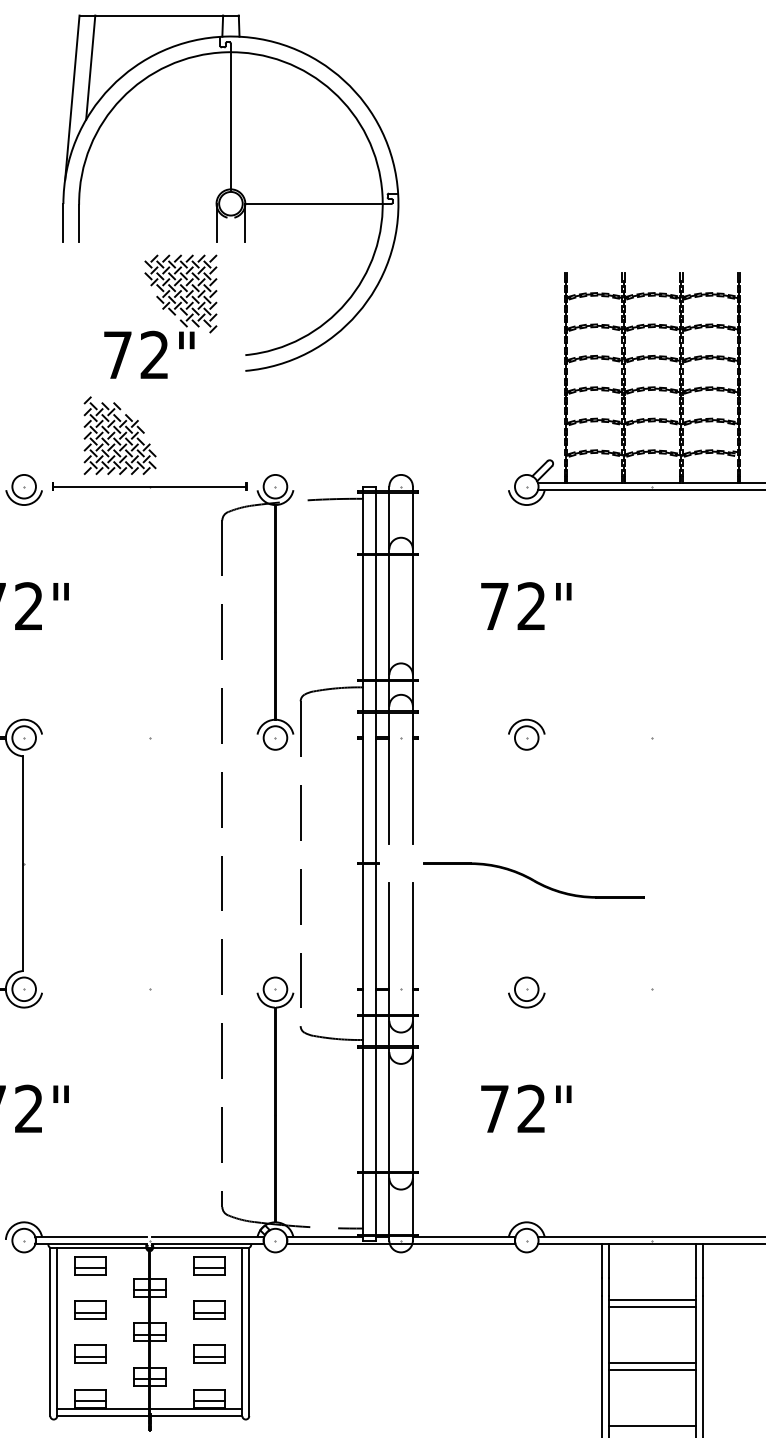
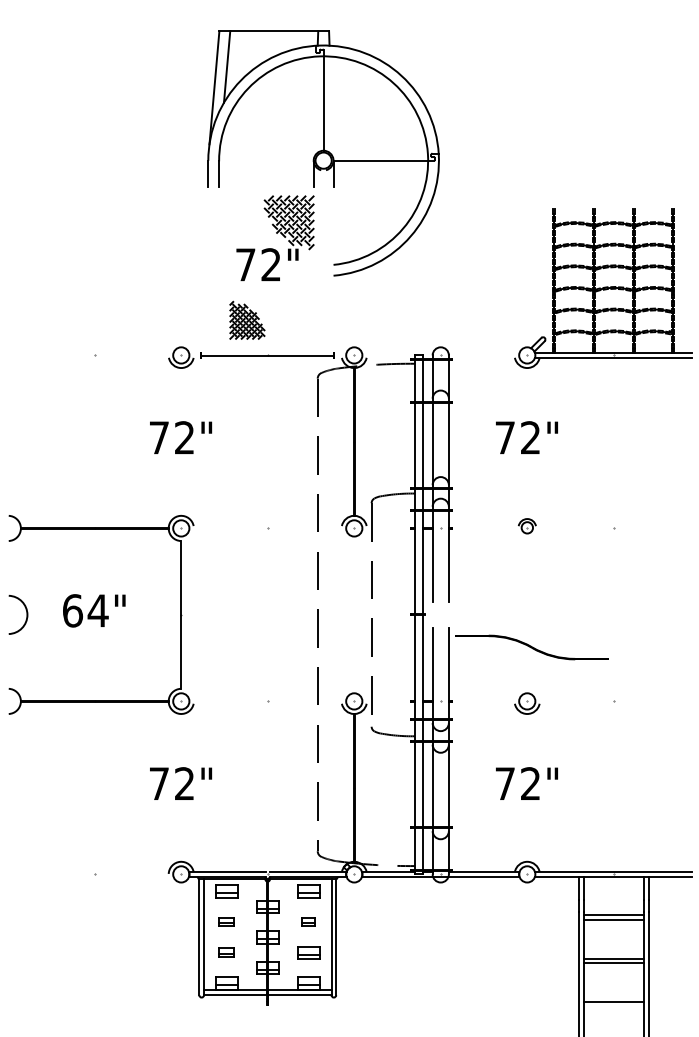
part: (120, 435) -> (247, 320), size x0.7
part: (527, 735) -> (527, 526), size x0.7
part: (532, 880) -> (531, 647), moved
part: (89, 1309) -> (226, 921), size x0.7
part: (208, 1309) -> (308, 921), size x0.6
part: (89, 1354) -> (226, 952), size x0.7

